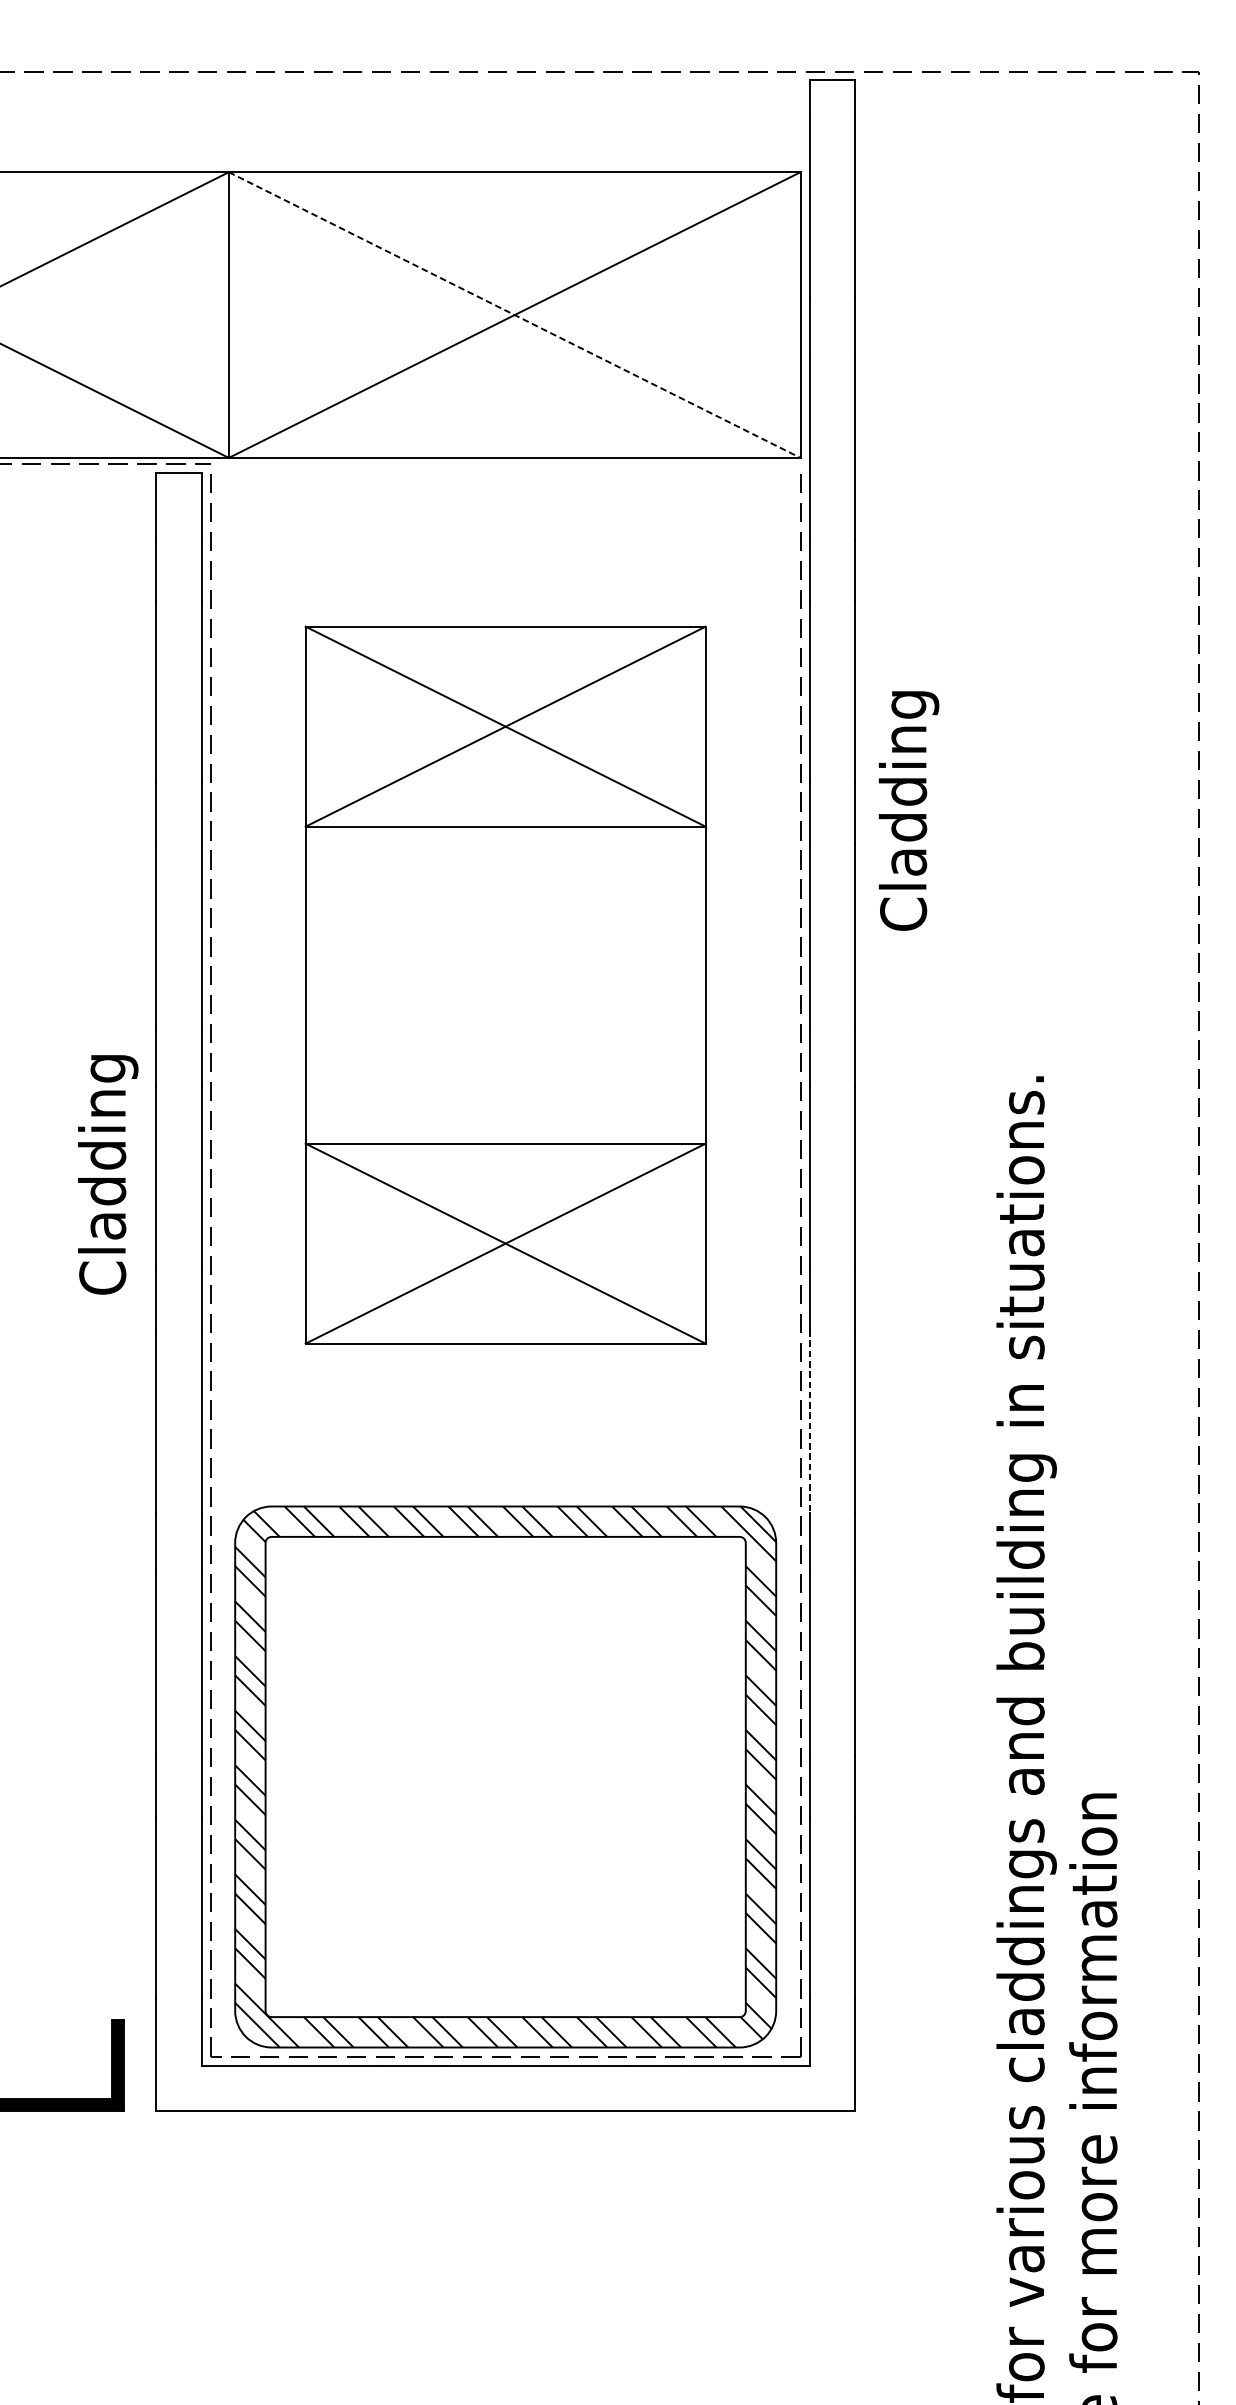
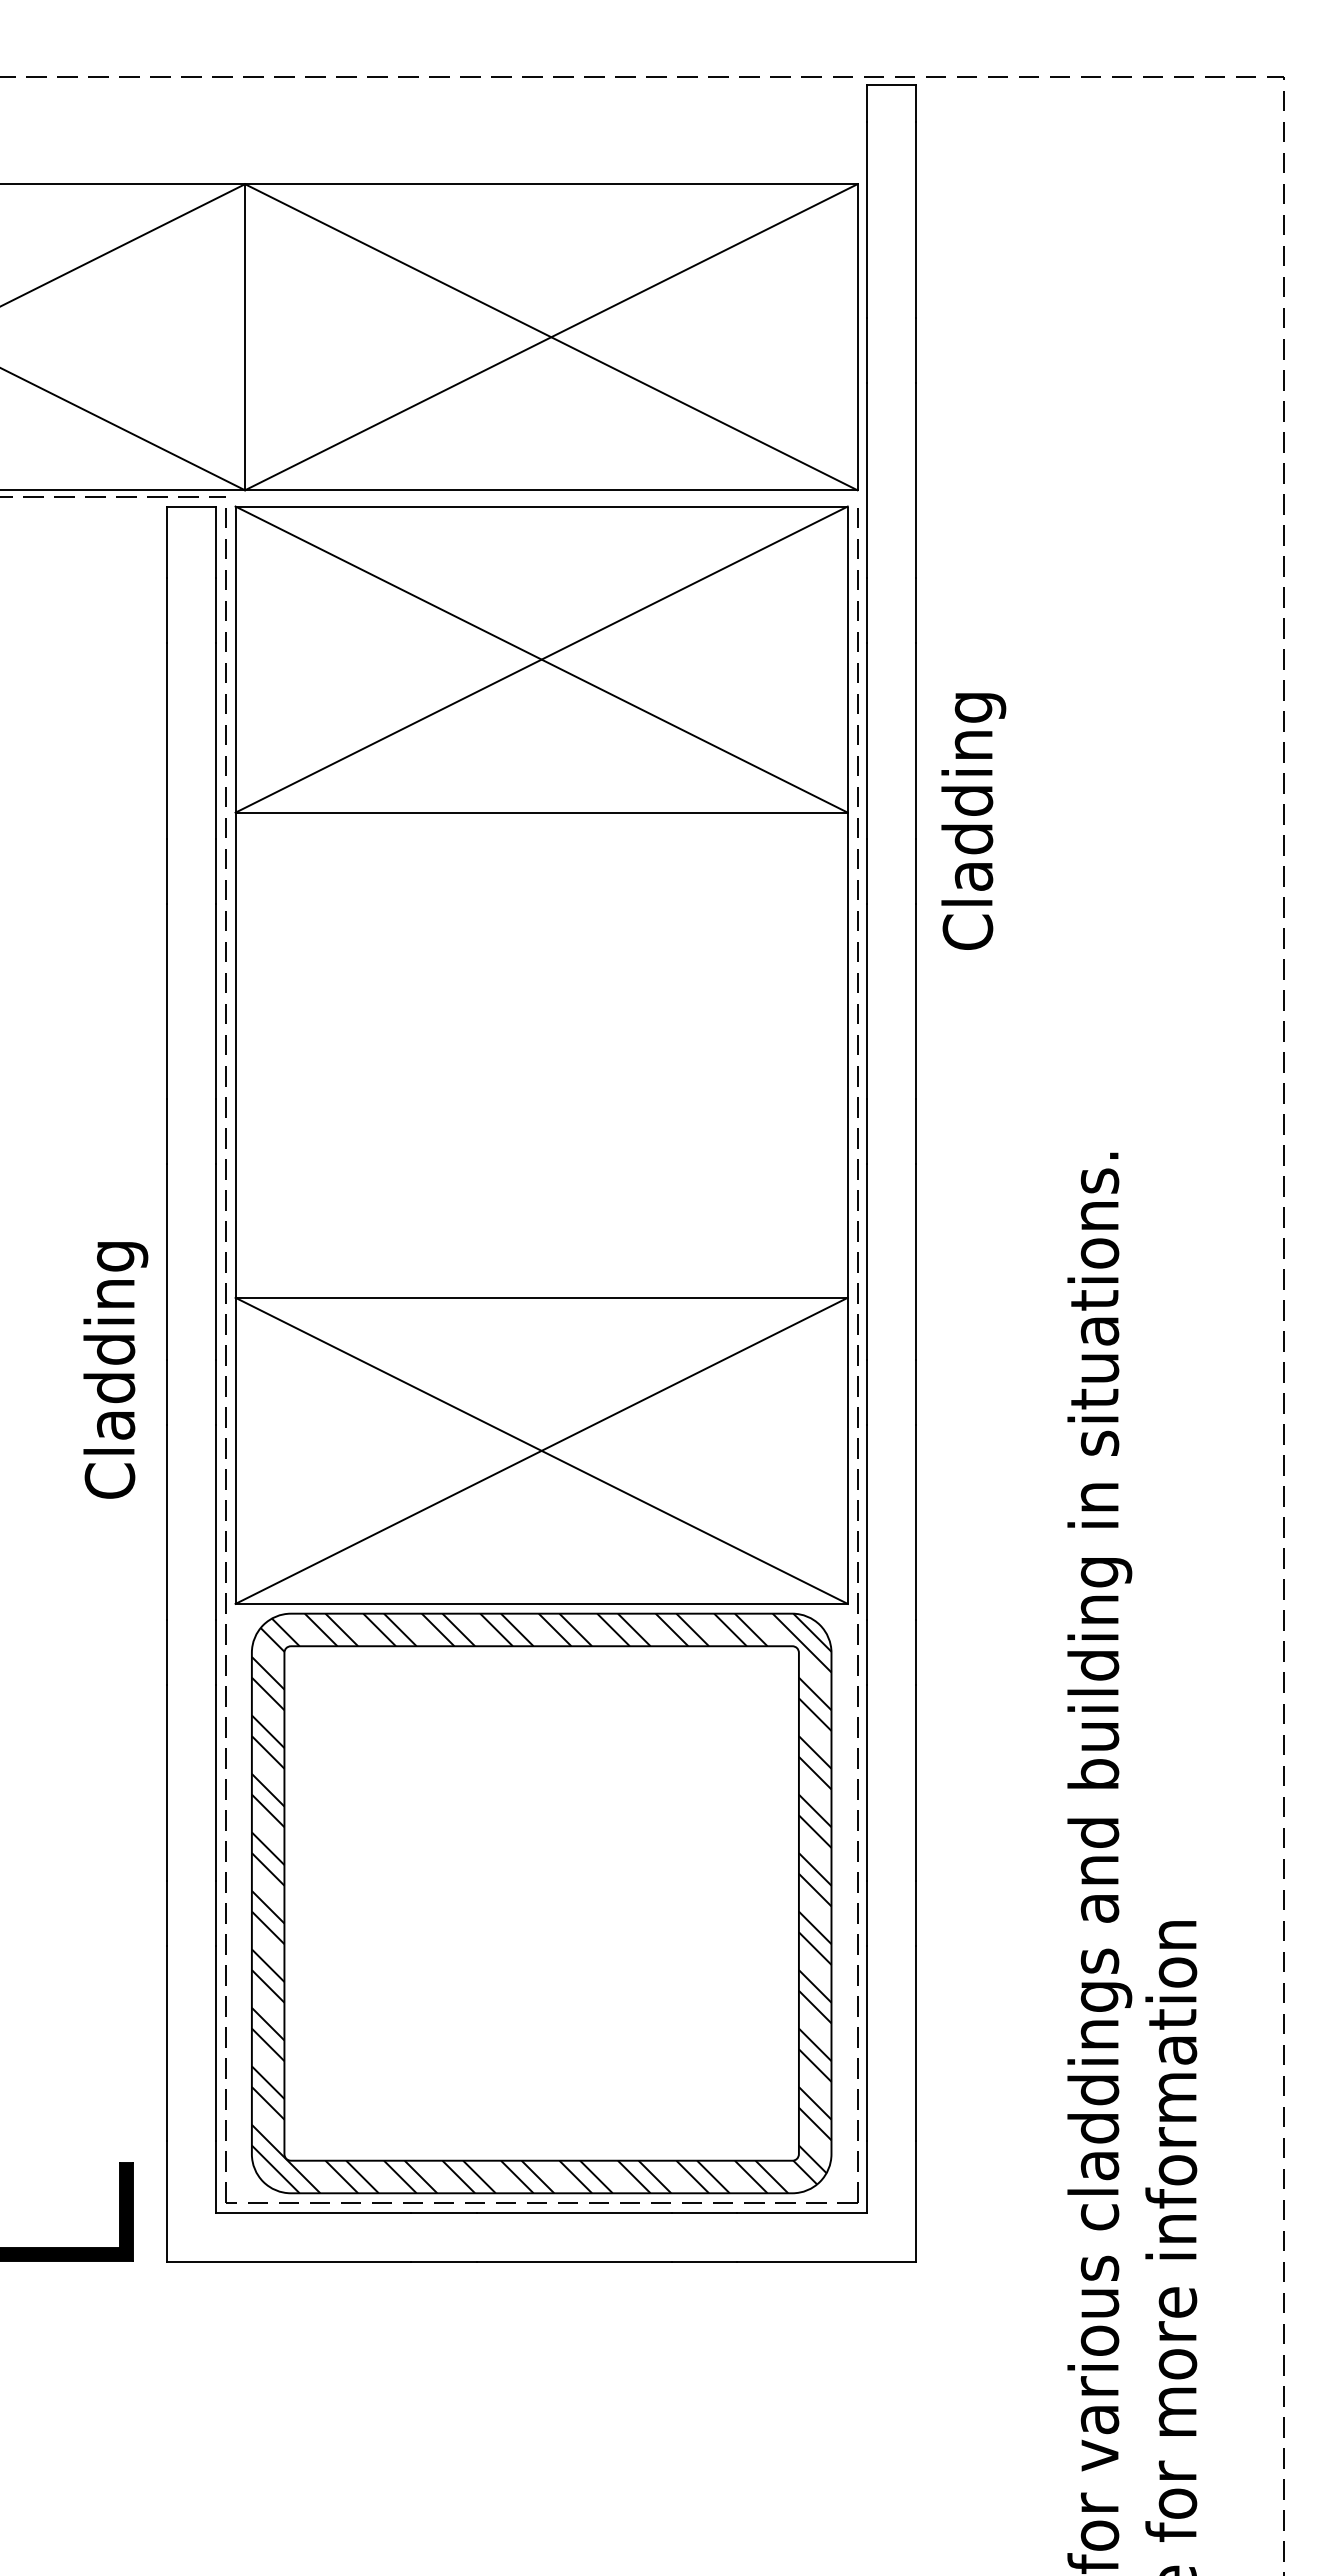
line: (514, 315) -> (551, 337), dashed -> solid
text: (908, 810) -> (973, 821), moved
part: (505, 984) -> (541, 1054), size x1.43
text: (107, 1174) -> (115, 1370), moved
line: (809, 1421) -> (867, 1522), dashed -> solid

